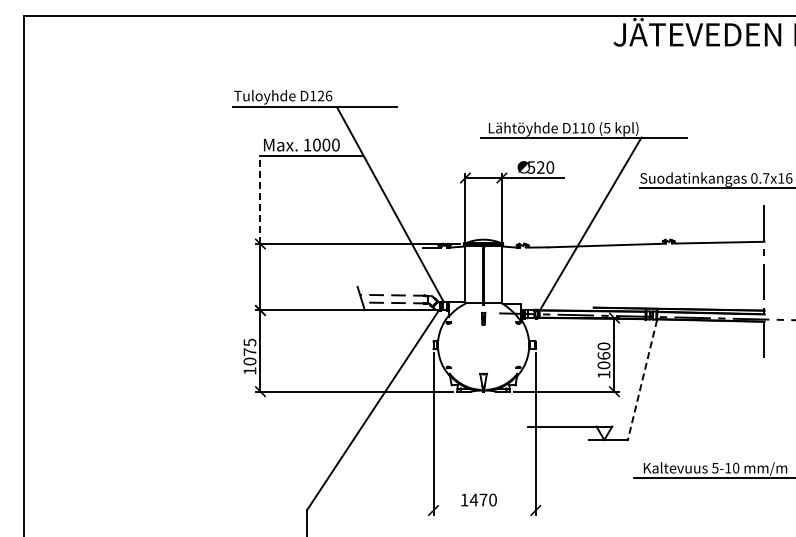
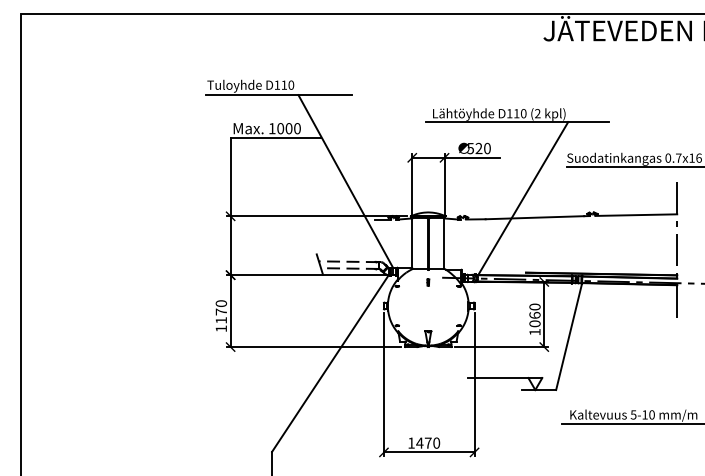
text: (324, 95) -> (287, 84), D126 -> D110
text: (607, 127) -> (538, 113), (5 -> (2
line: (260, 199) -> (230, 176), dashed -> solid
part: (483, 318) -> (428, 282), size x0.62
text: (249, 351) -> (220, 311), 1075 -> 1170
line: (642, 380) -> (569, 337), dashed -> solid
line: (484, 510) -> (429, 452), added

